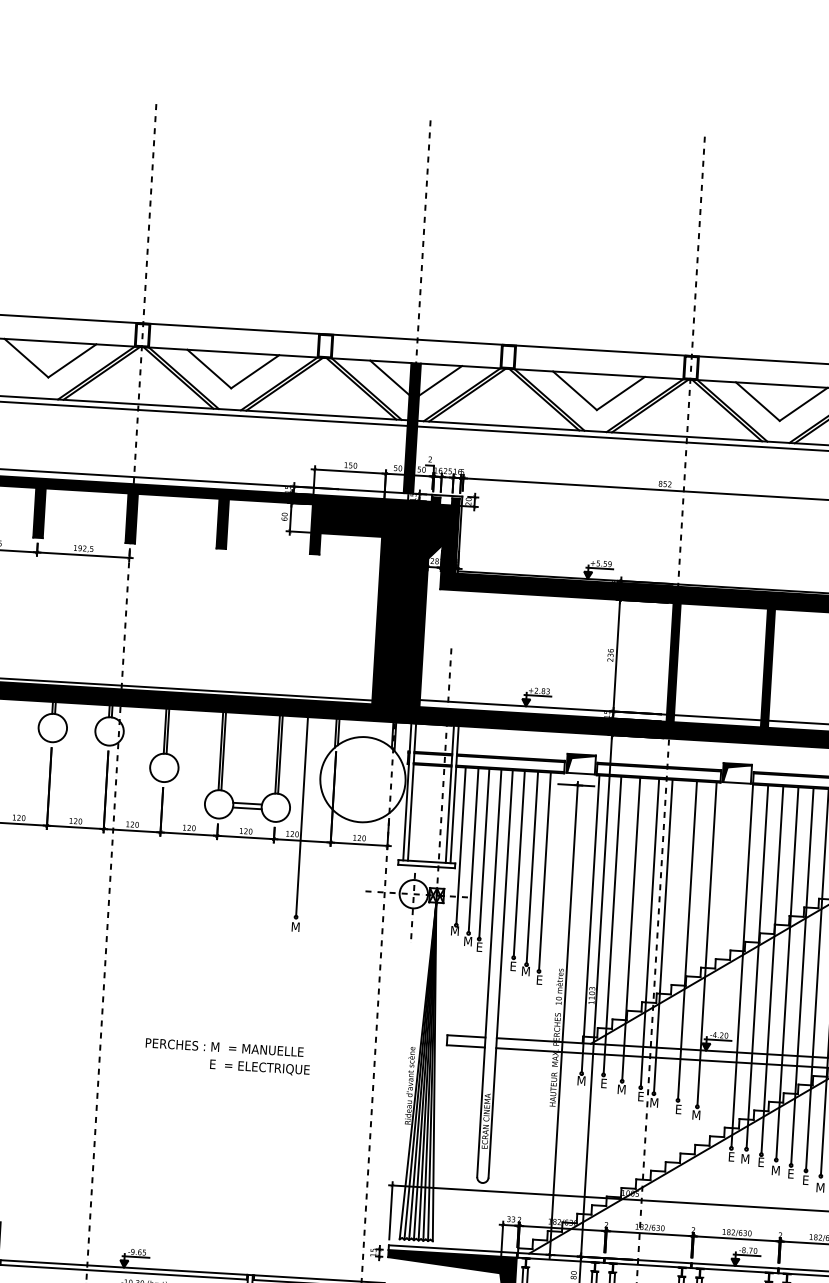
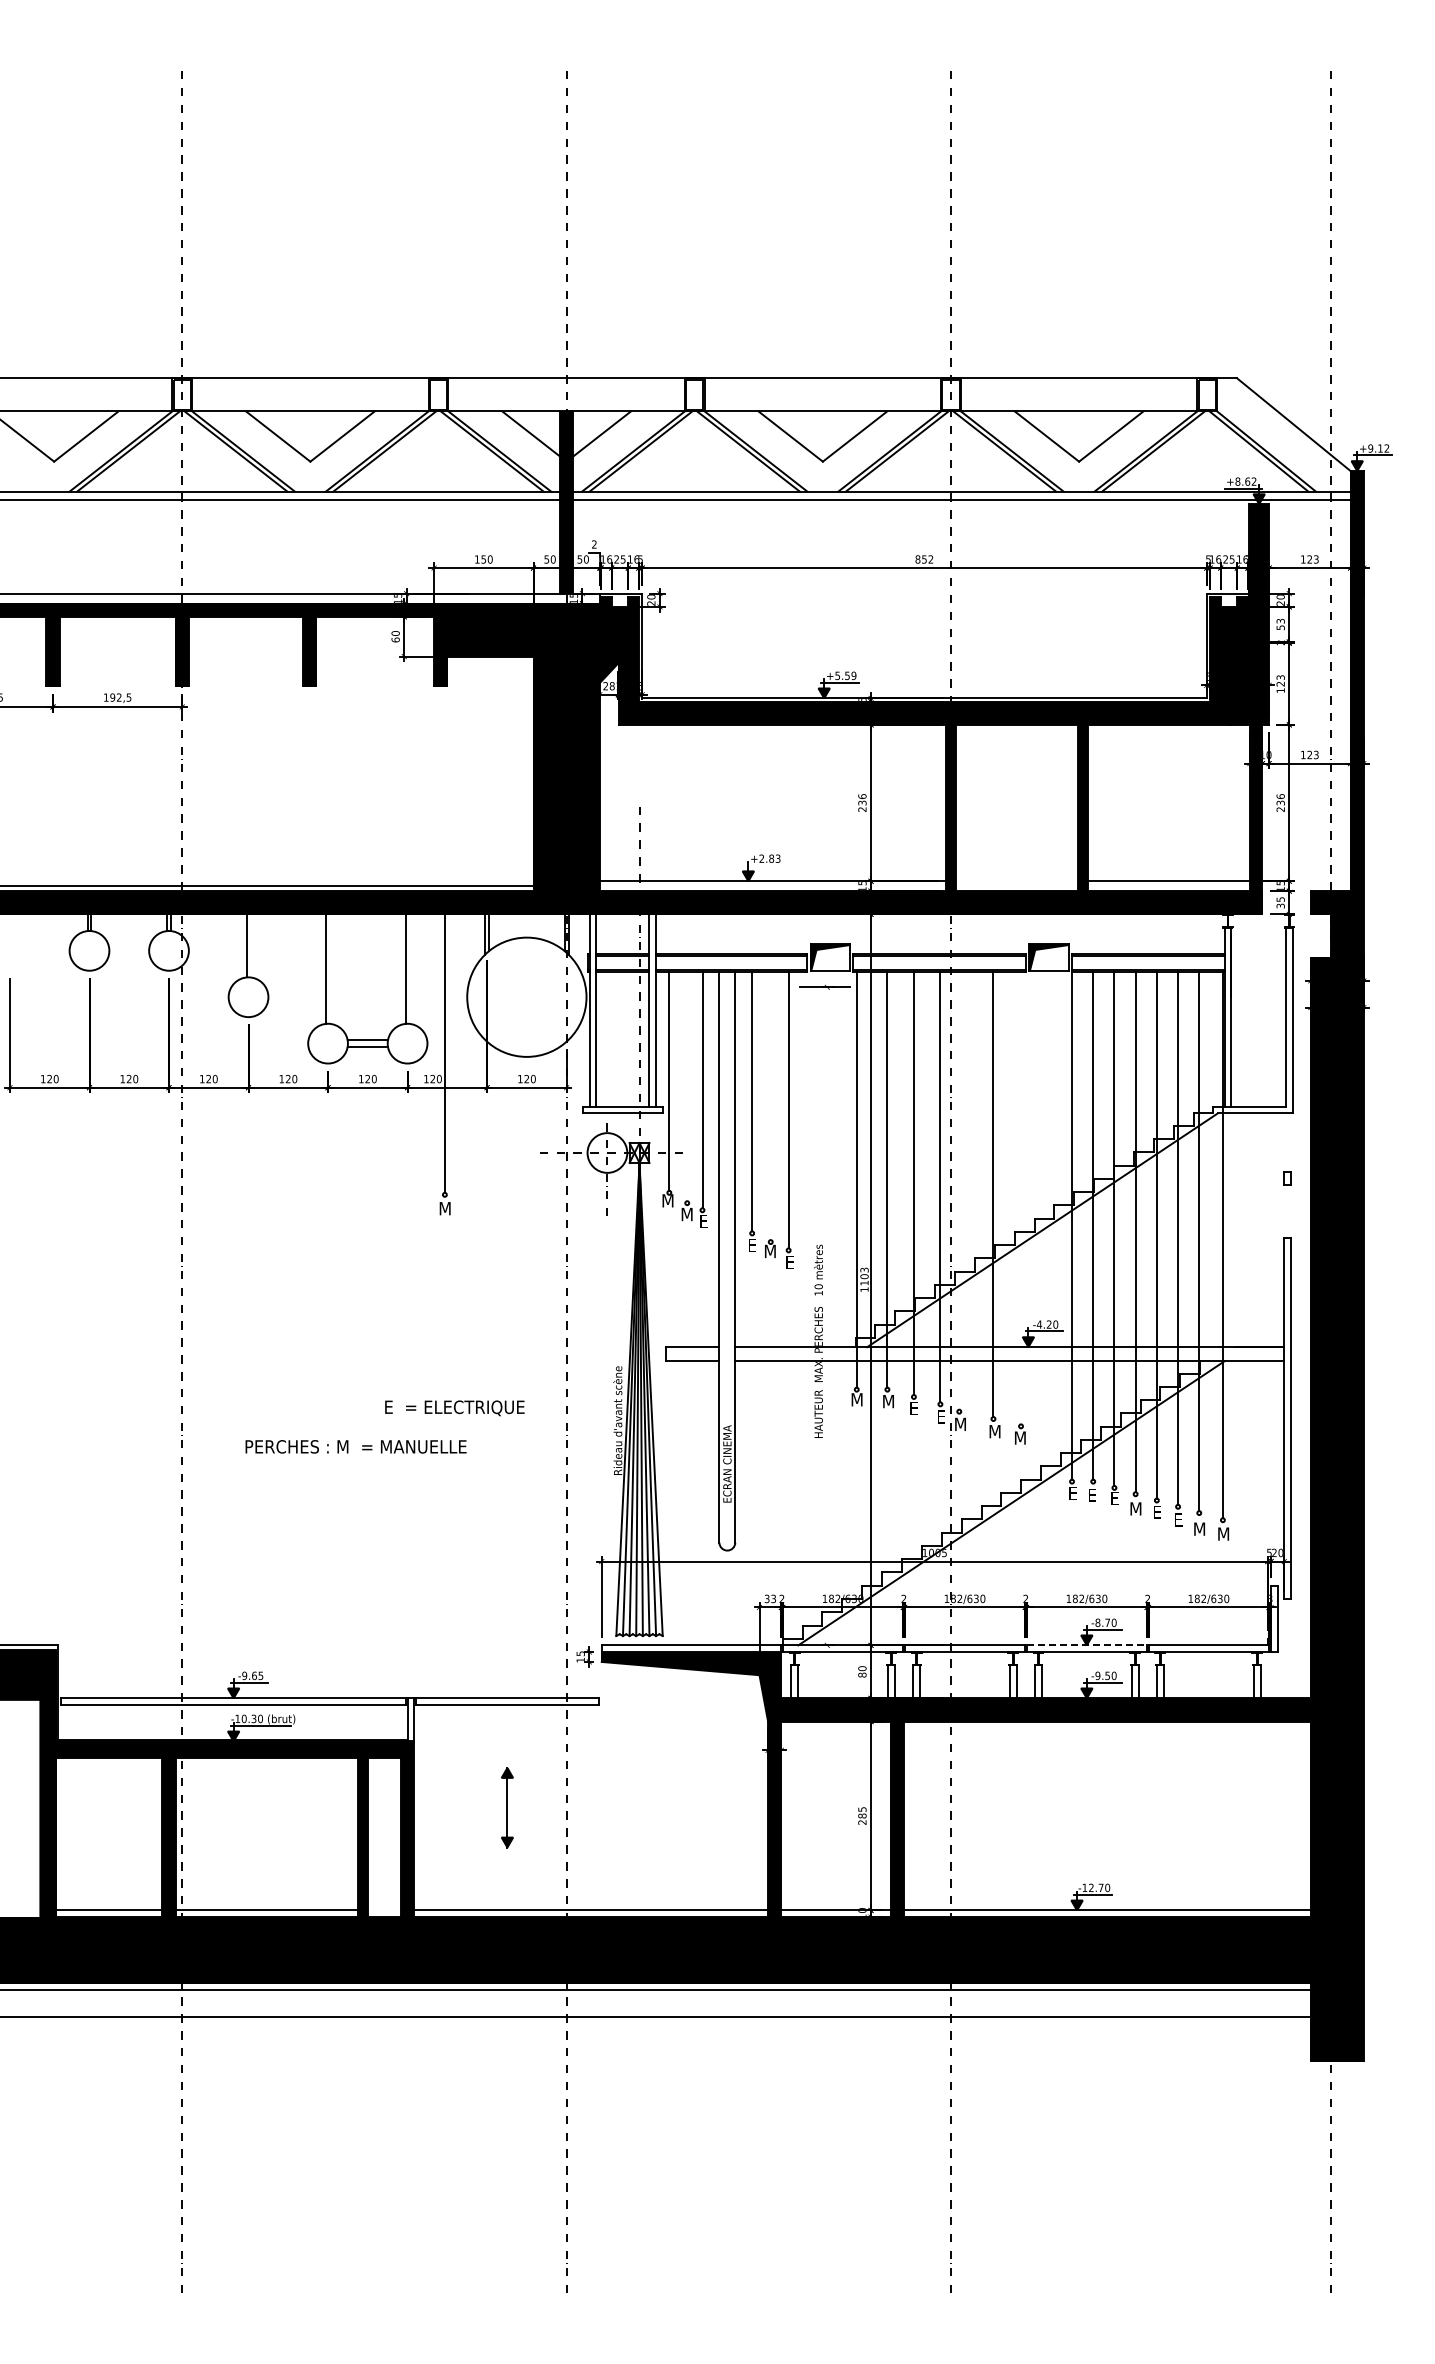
line: (538, 695) -> (764, 865), removed
line: (717, 717) -> (1016, 881), removed
line: (167, 731) -> (250, 945), removed
line: (224, 750) -> (330, 968), removed
line: (280, 754) -> (409, 968), removed
line: (473, 850) -> (687, 1086), removed
line: (532, 867) -> (770, 1105), removed
line: (663, 935) -> (959, 1190), removed
line: (707, 943) -> (1021, 1197), removed
line: (563, 1020) -> (827, 1316), removed
text: (224, 1047) -> (355, 1446), moved
text: (259, 1068) -> (454, 1408), moved
text: (603, 1083) -> (888, 1401), E -> M
text: (621, 1089) -> (913, 1408), M -> E
text: (678, 1109) -> (994, 1431), E -> M
text: (745, 1158) -> (1092, 1494), M -> E
line: (735, 1265) -> (1087, 1645), solid -> dashed

